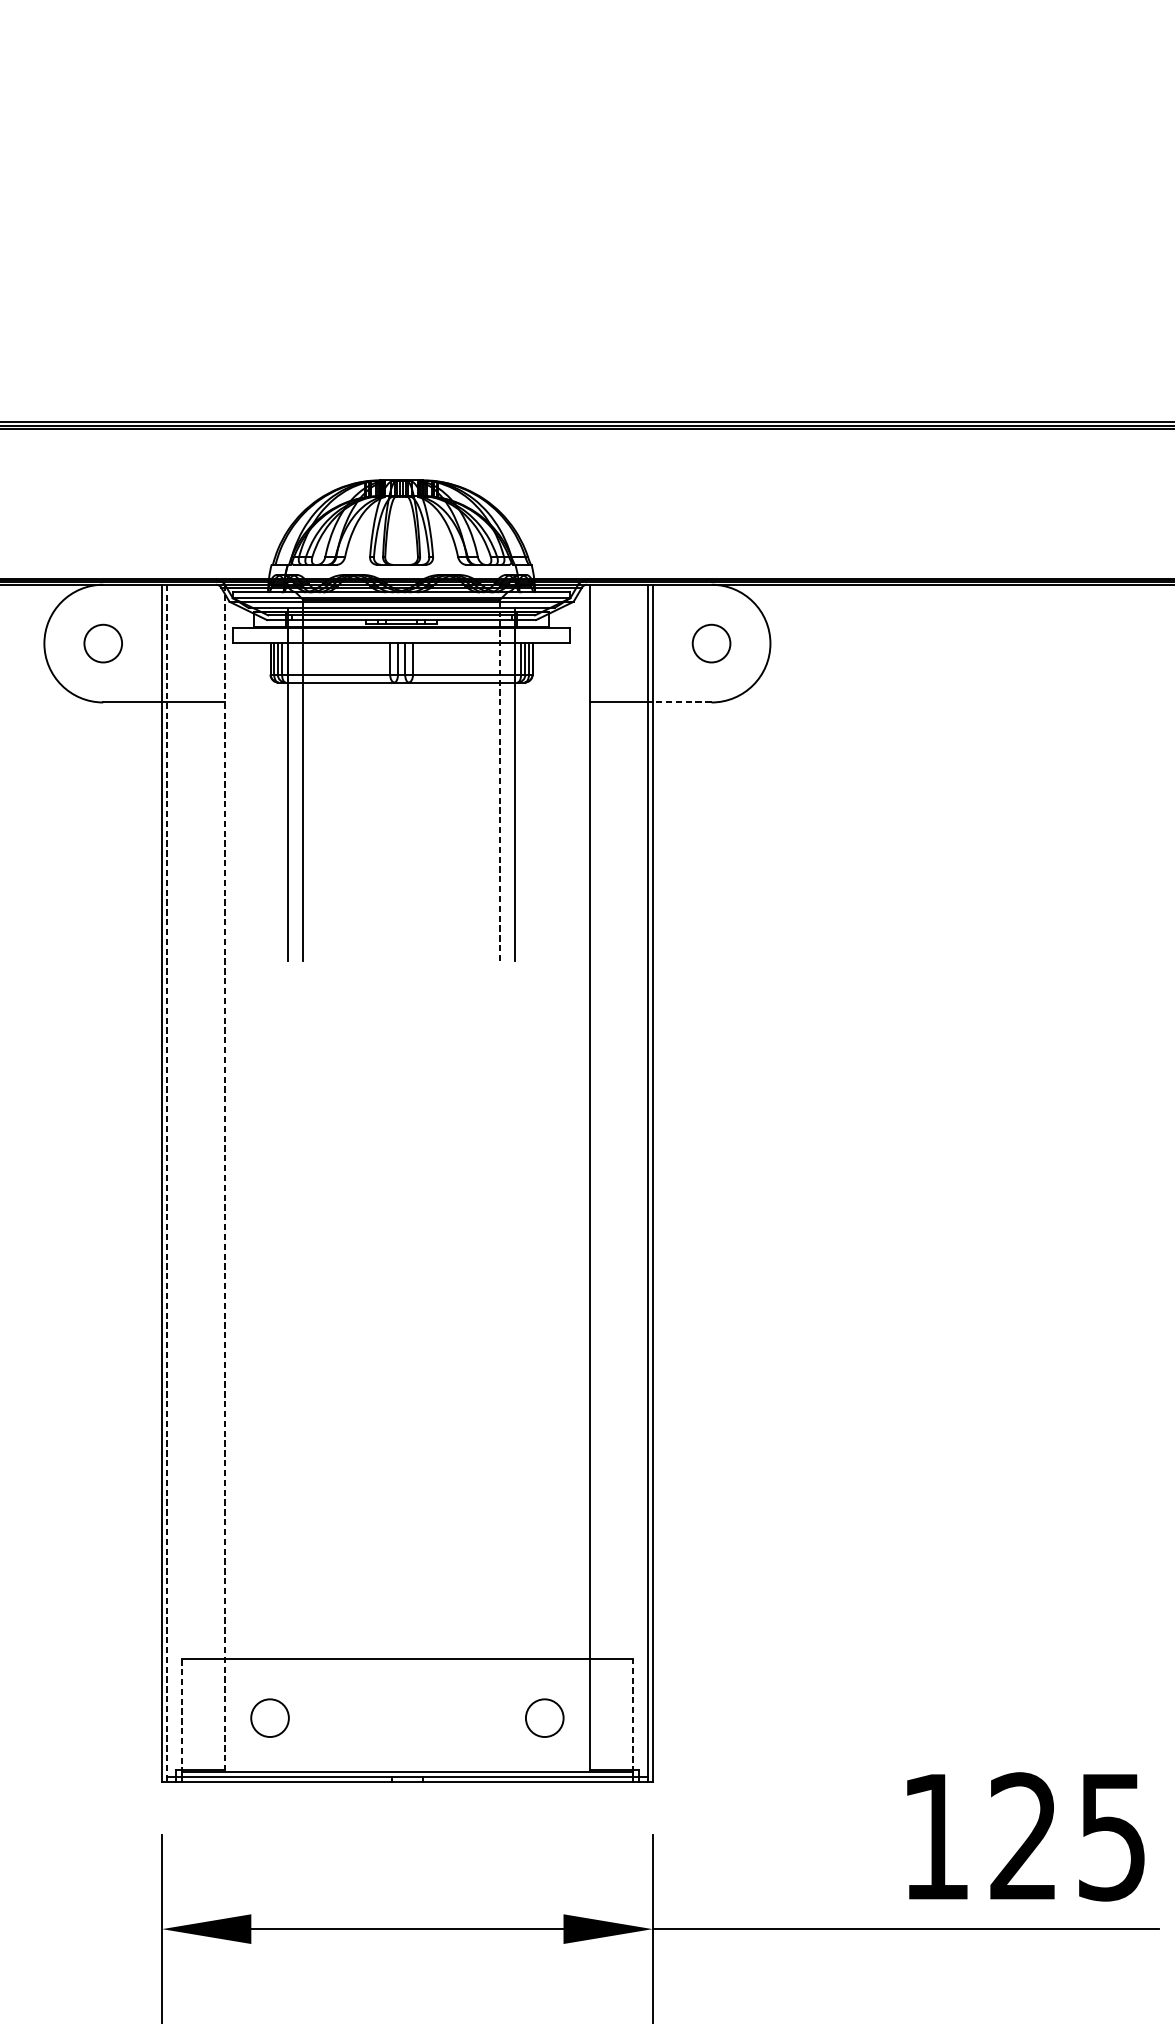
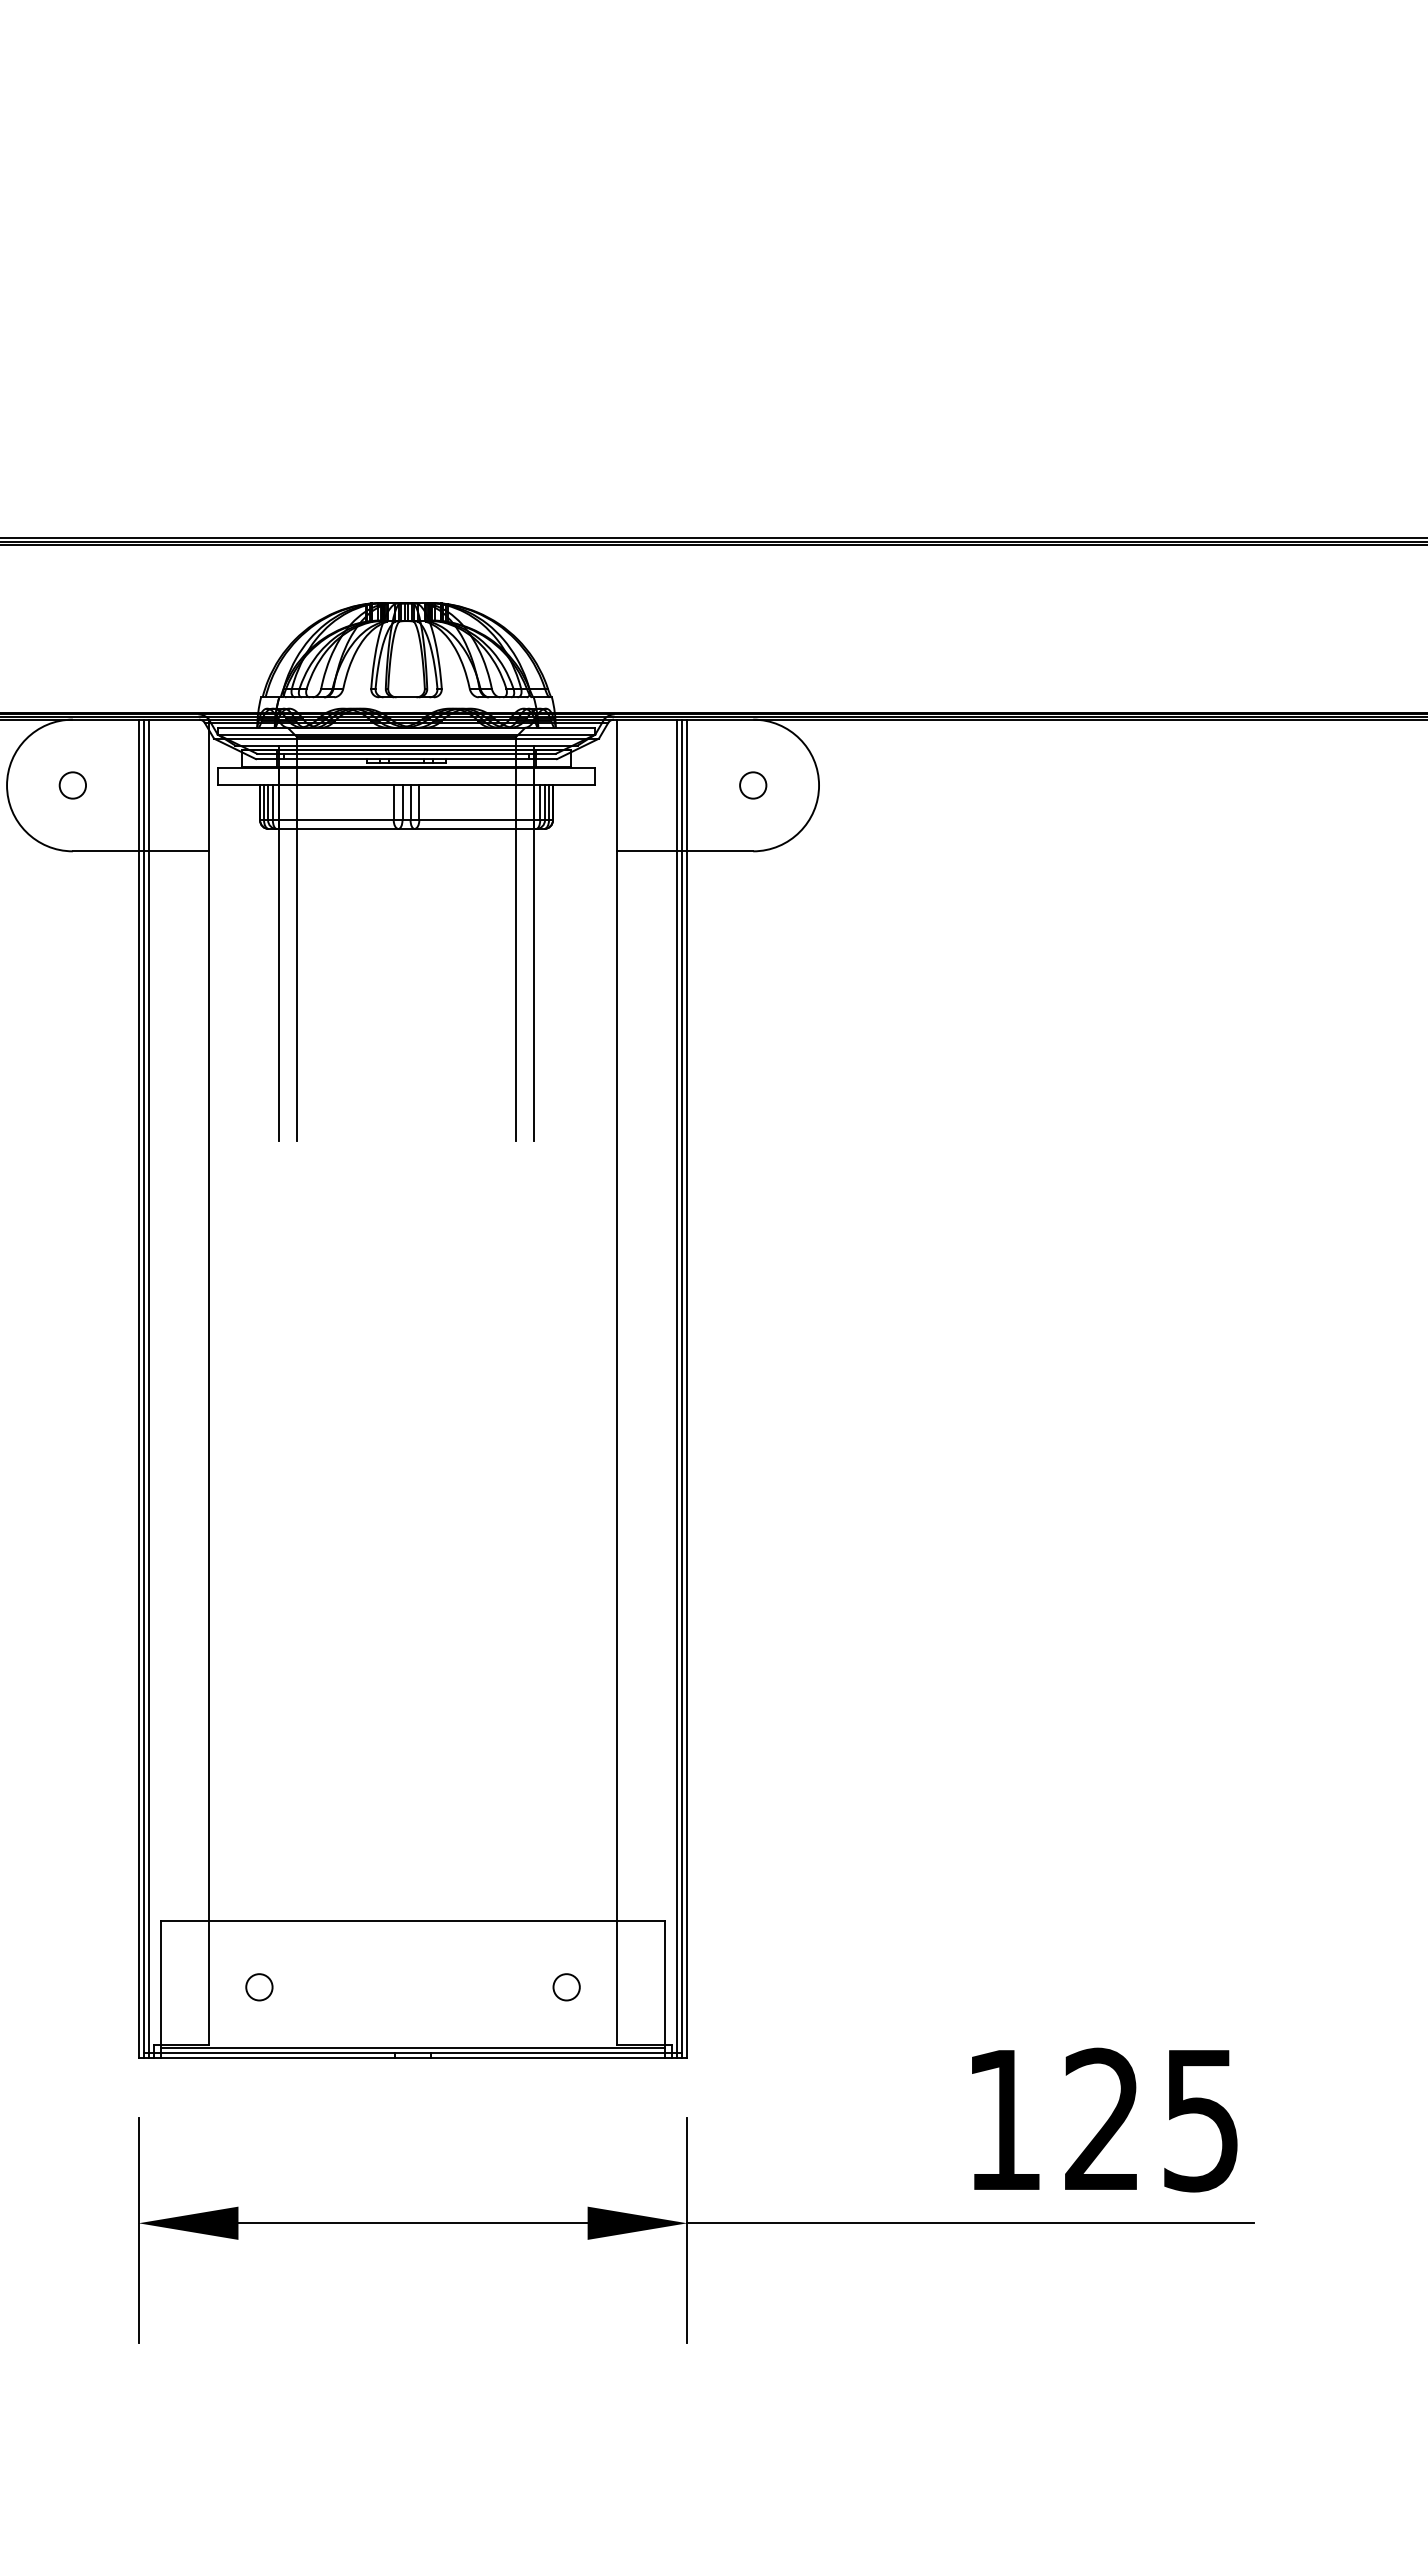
circle: (102, 643) -> (72, 785), size x0.62
circle: (711, 643) -> (753, 785), size x0.62
line: (682, 702) -> (720, 851), dashed -> solid
line: (499, 780) -> (516, 938), dashed -> solid
line: (224, 1177) -> (208, 1382), dashed -> solid
line: (171, 1182) -> (149, 1388), added
line: (642, 1182) -> (676, 1388), added
line: (166, 1183) -> (143, 1389), dashed -> solid
line: (633, 1715) -> (665, 1984), dashed -> solid
line: (181, 1716) -> (160, 1985), dashed -> solid
circle: (270, 1718) -> (259, 1987), size x0.62
circle: (544, 1718) -> (566, 1987), size x0.62

